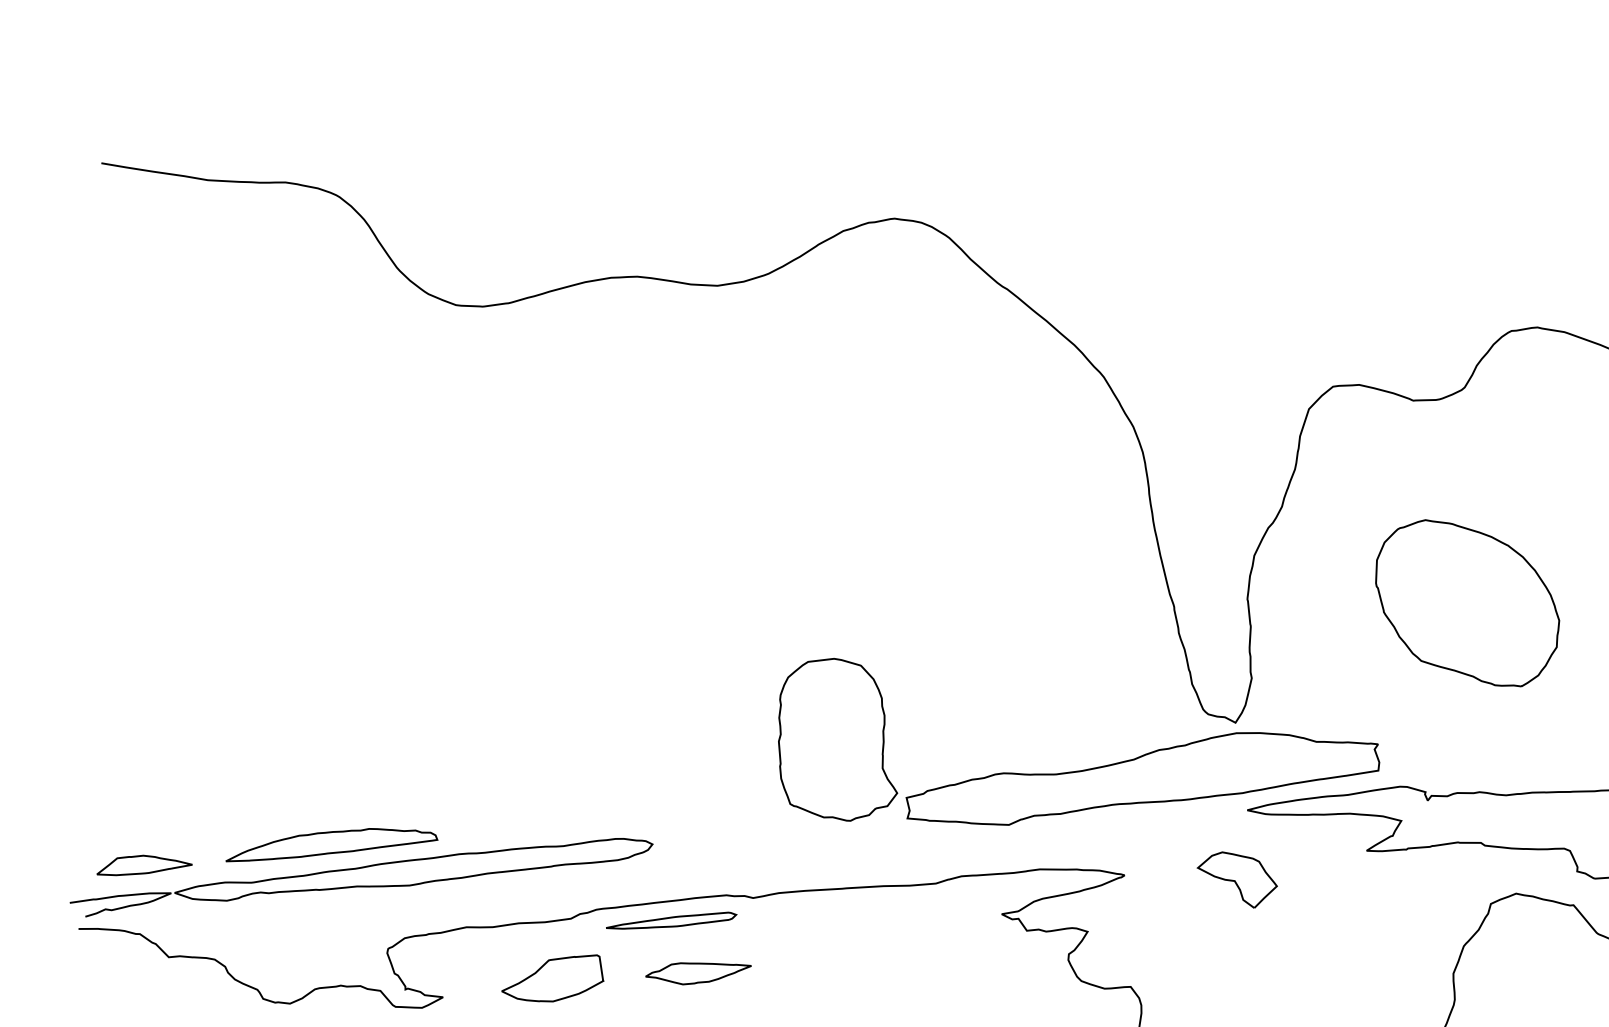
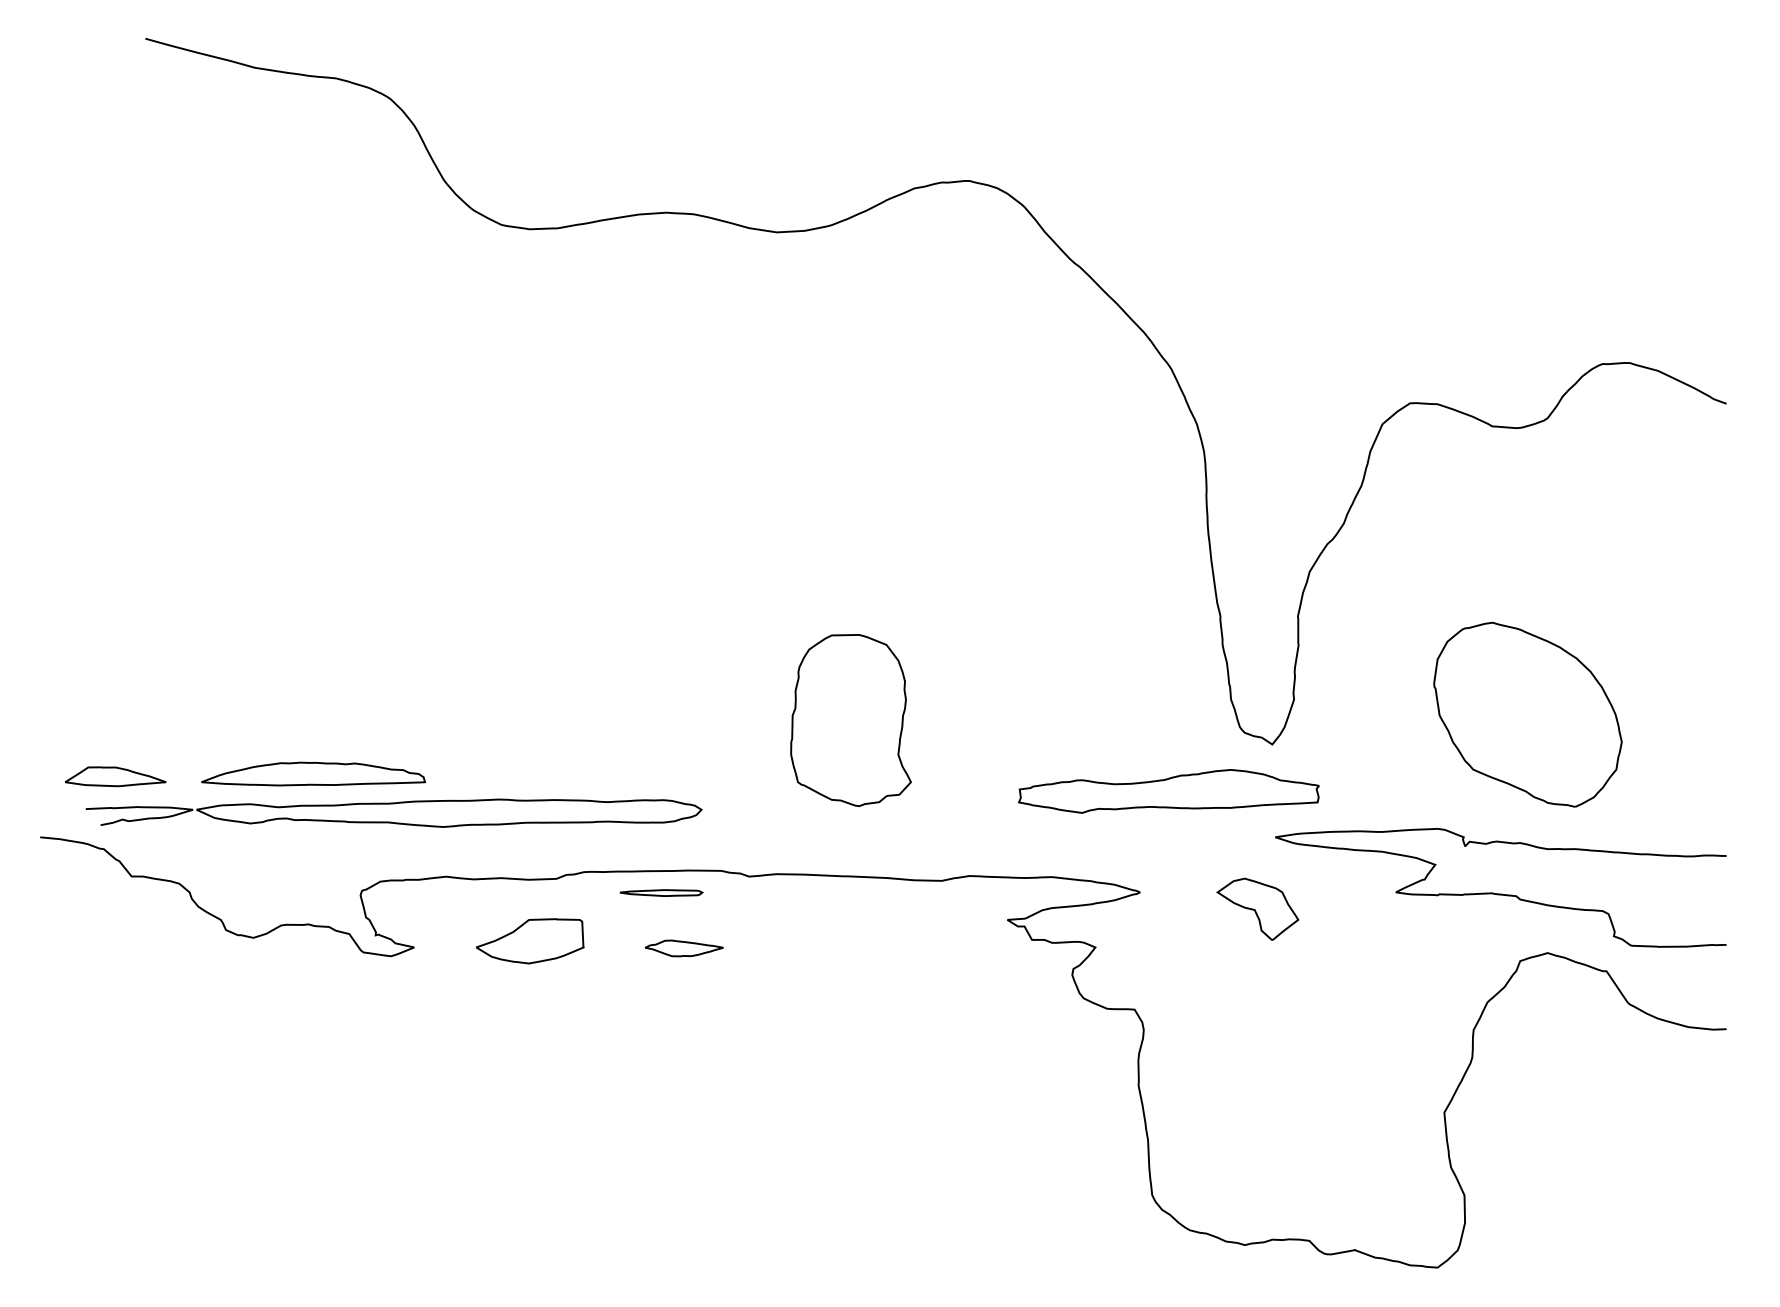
part: (1467, 603) -> (1527, 714), moved
part: (1141, 777) -> (1168, 791), size x0.6
part: (361, 876) -> (393, 812), moved
part: (671, 921) -> (661, 892), size x0.6
part: (698, 972) -> (684, 948), size x0.7

